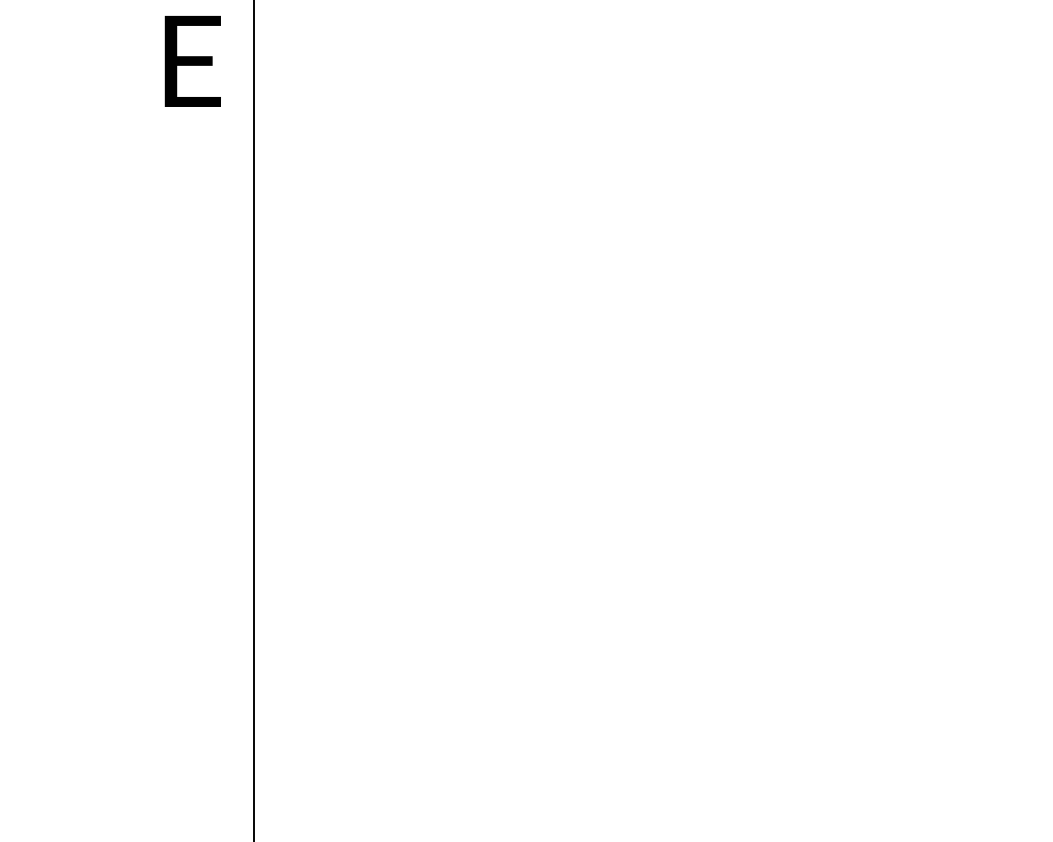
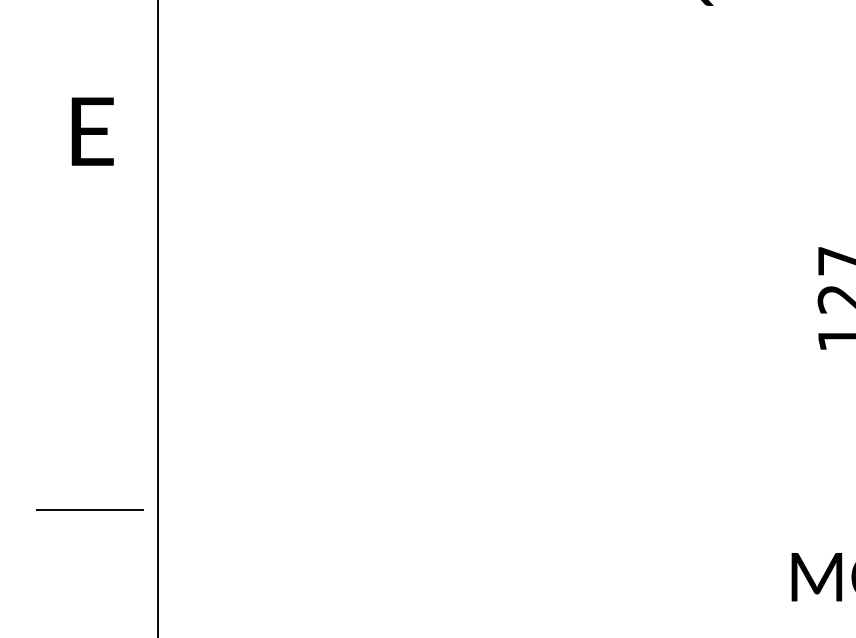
text: (192, 61) -> (92, 131), moved
line: (163, 613) -> (89, 510), added

